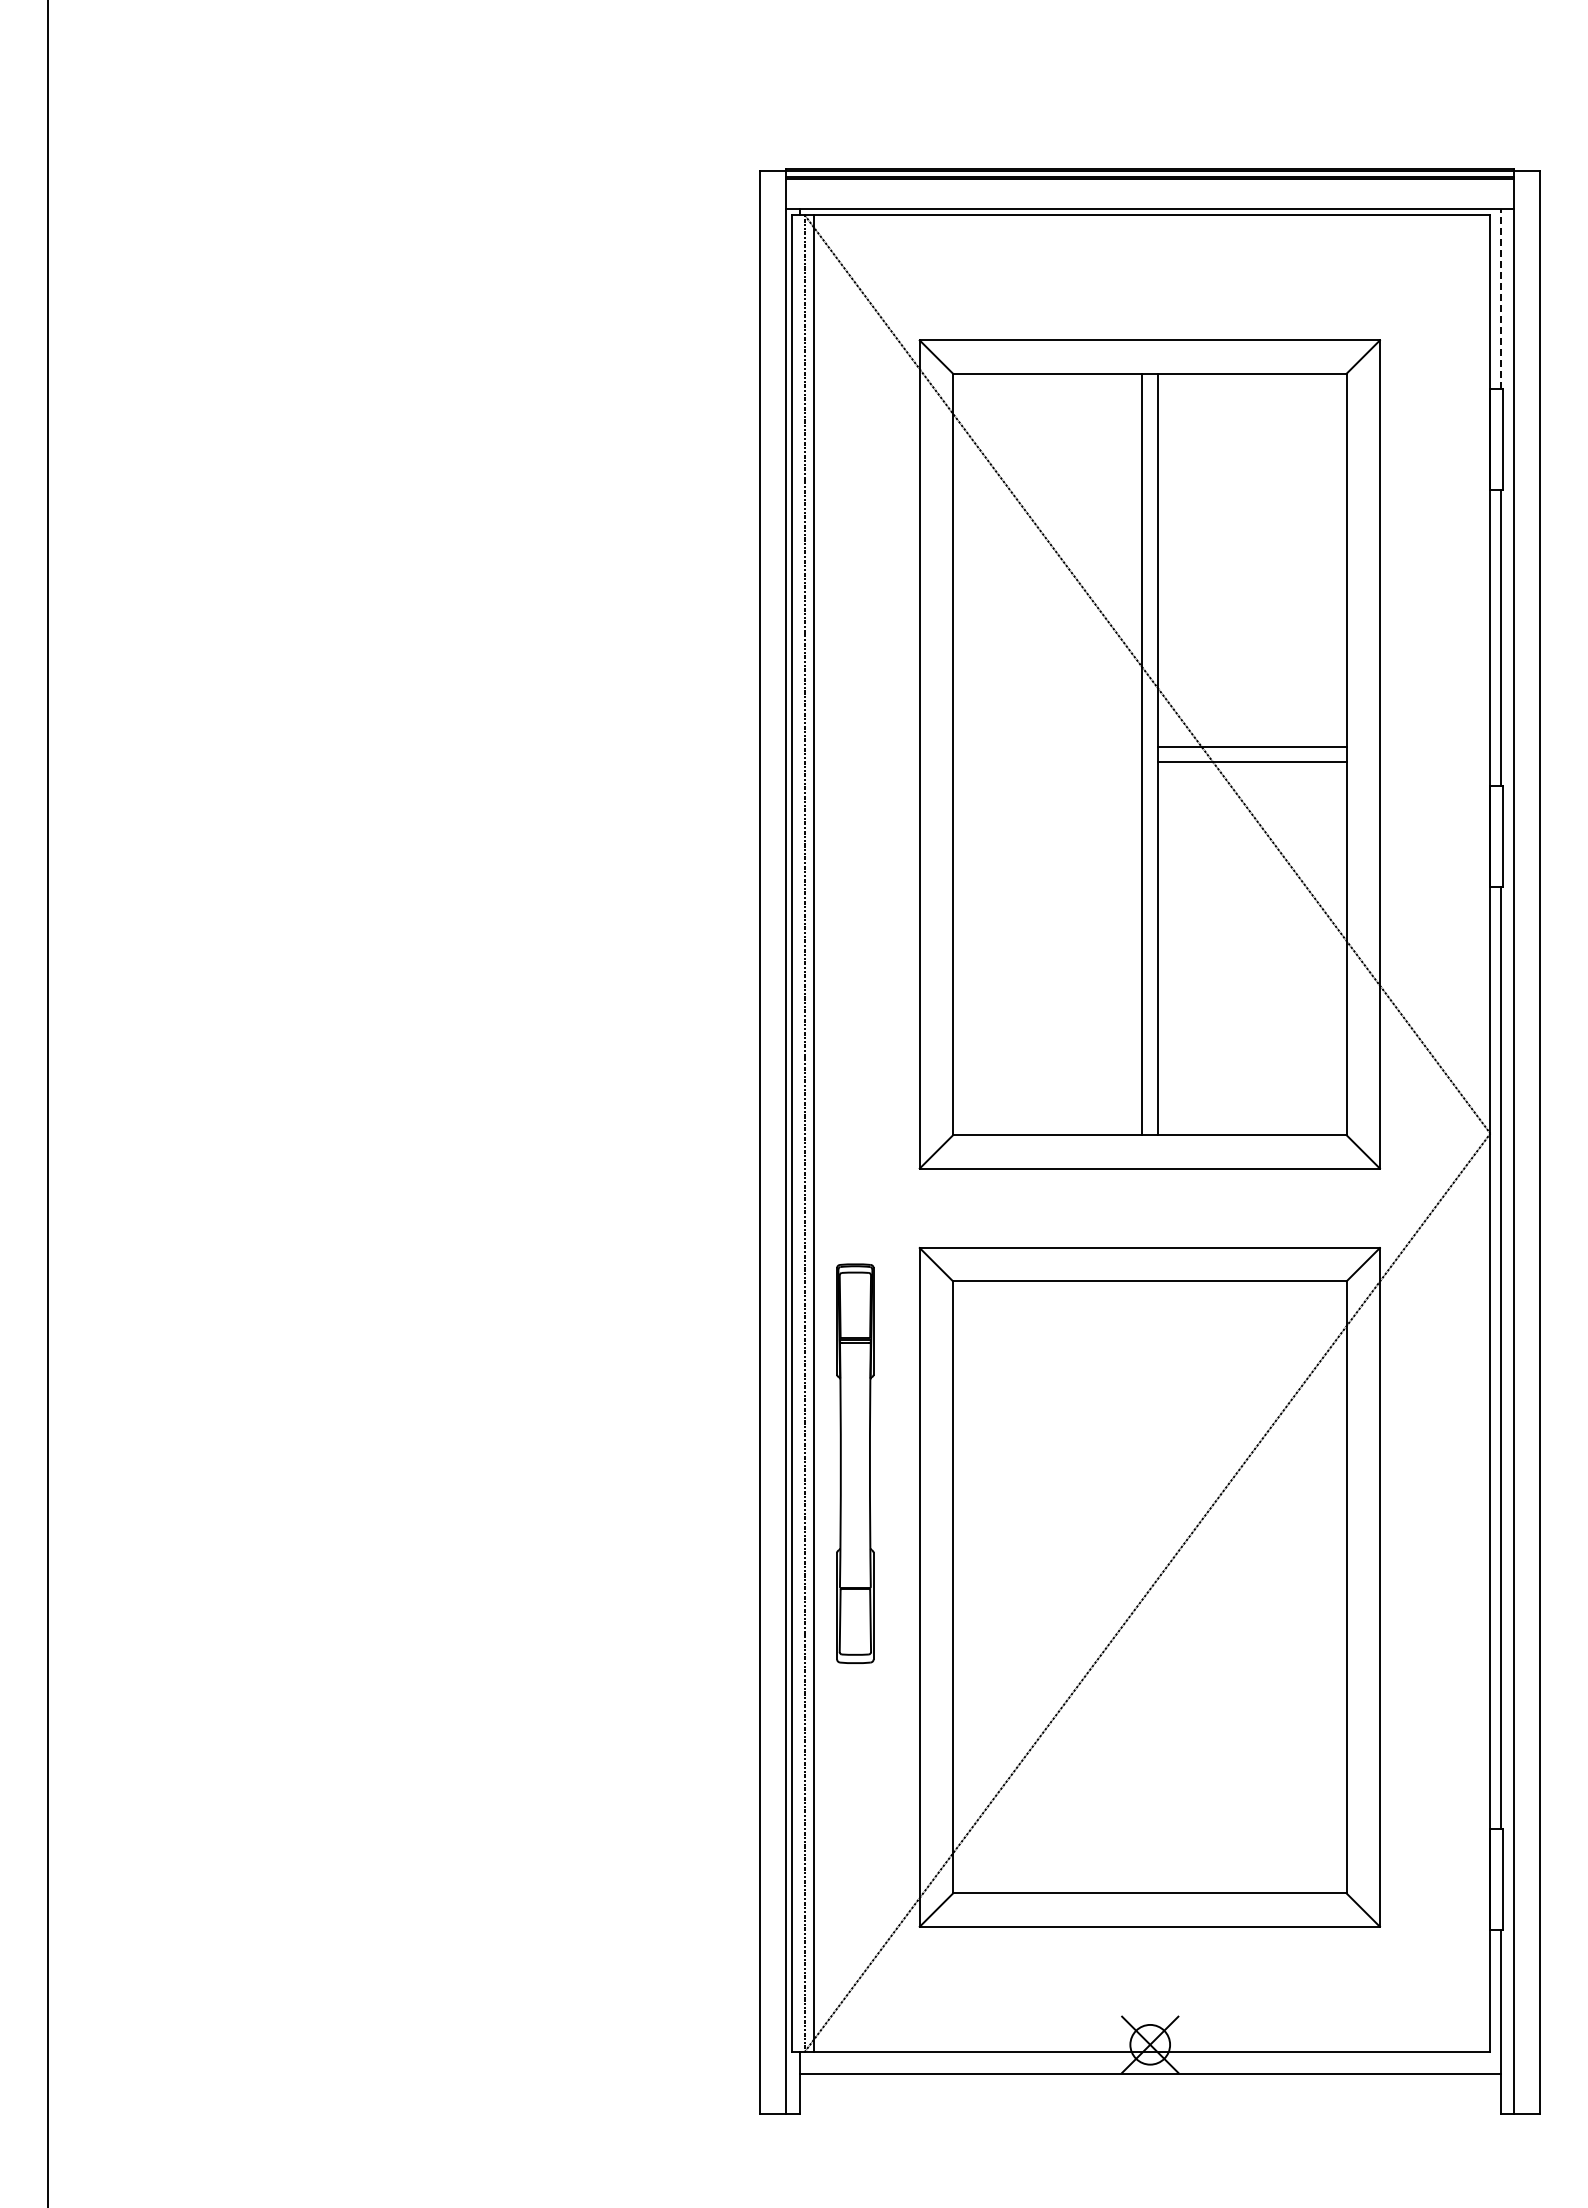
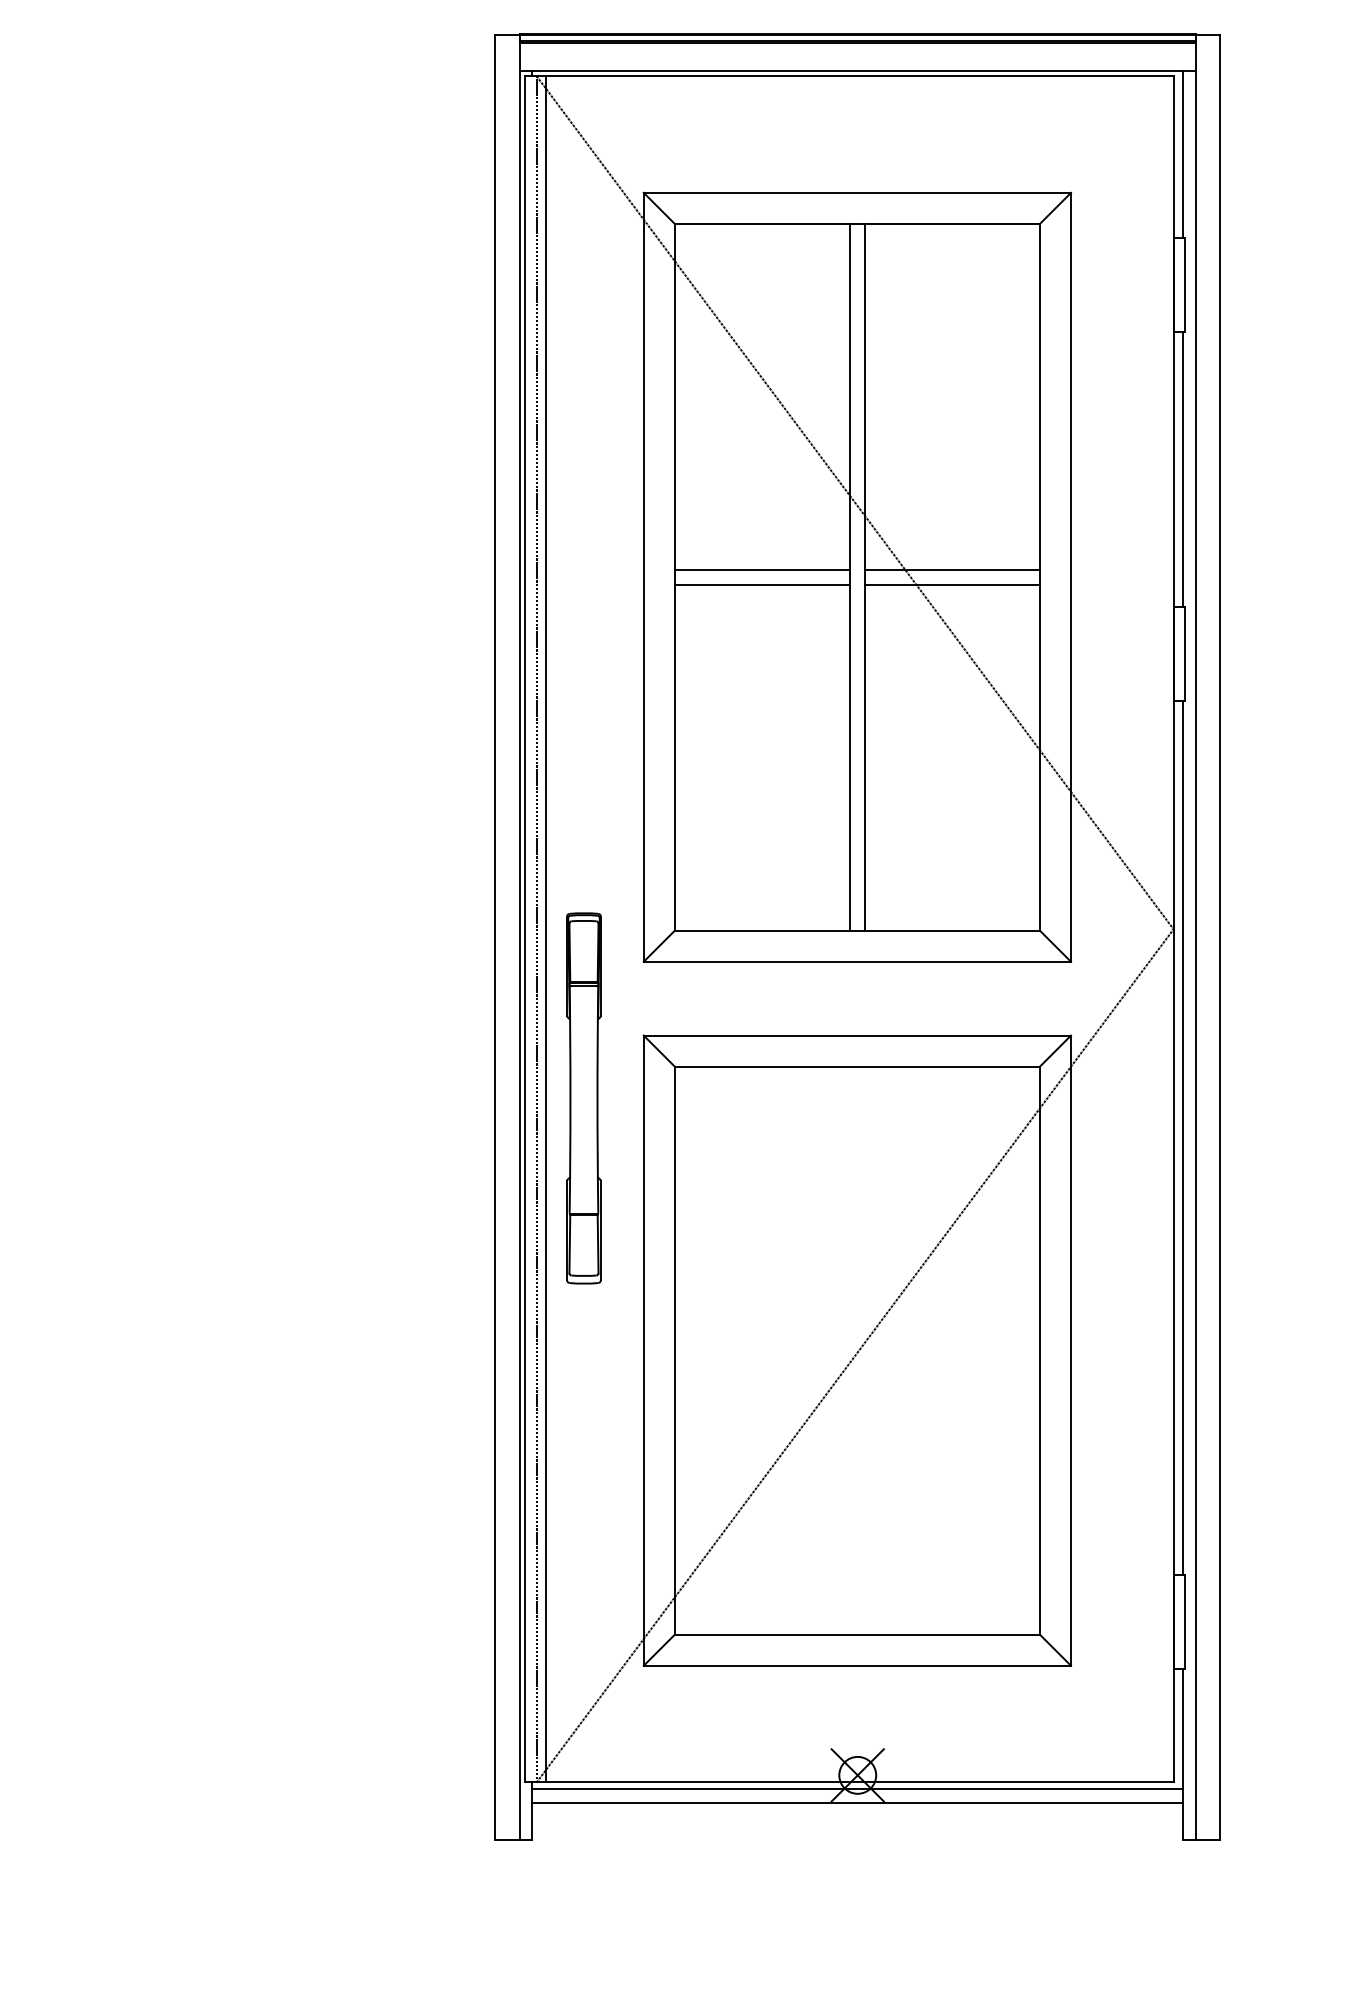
line: (1500, 298) -> (1182, 153), dashed -> solid
line: (1047, 746) -> (762, 569), added
line: (1047, 762) -> (762, 584), added
part: (855, 1463) -> (584, 1098), moved
line: (1149, 2059) -> (857, 1789), added

